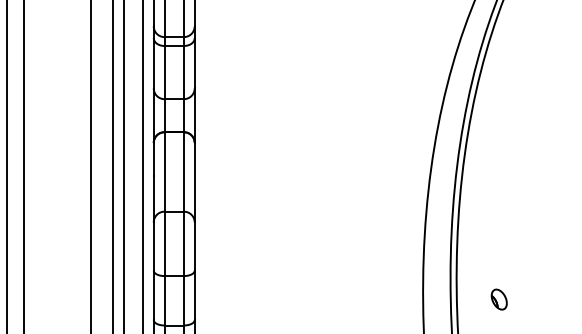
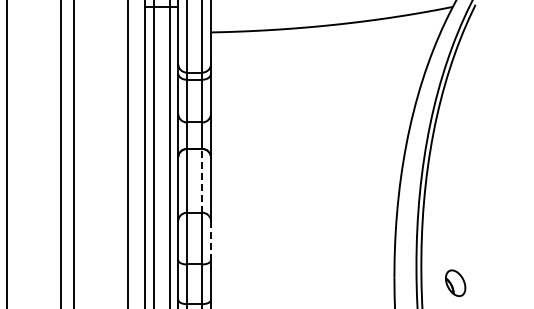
line: (184, 171) -> (202, 180), solid -> dashed
line: (195, 247) -> (211, 241), solid -> dashed
part: (499, 299) -> (455, 283), size x1.6

